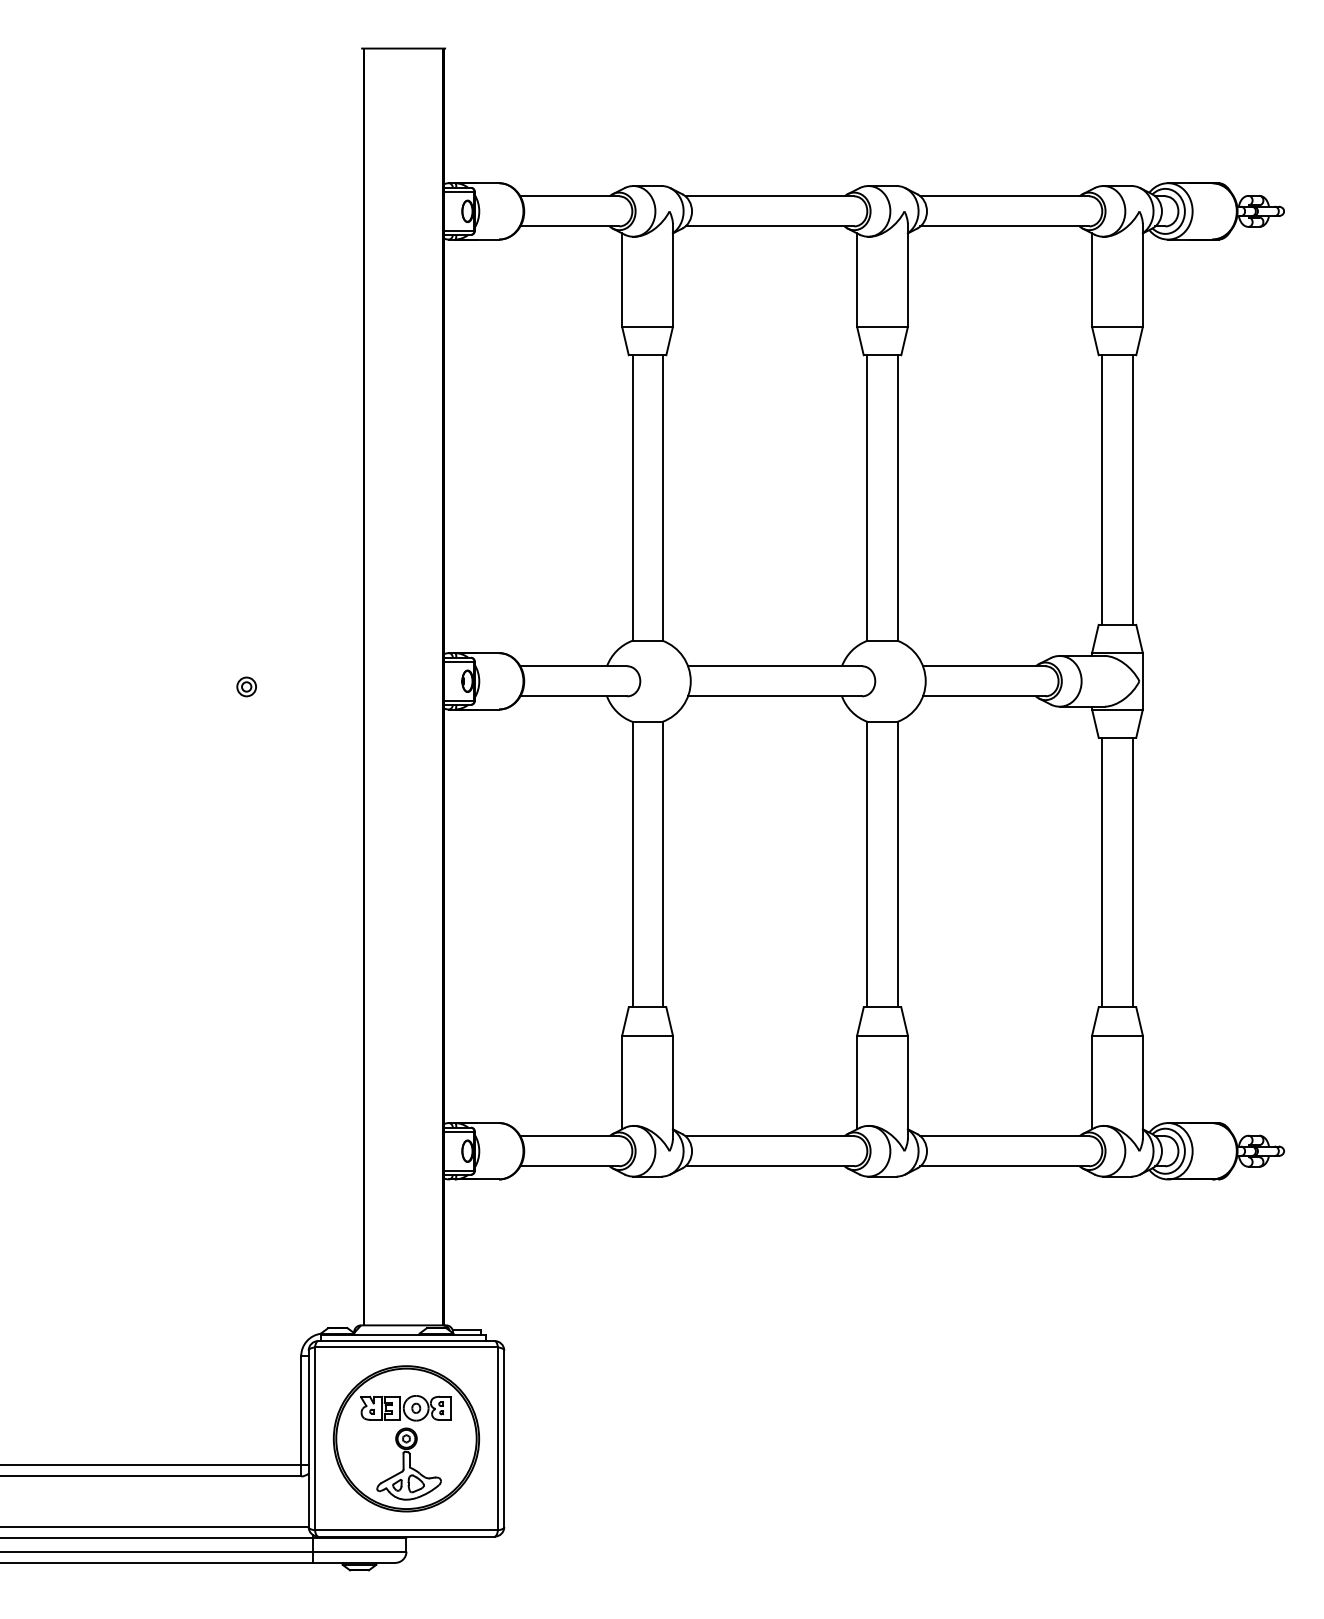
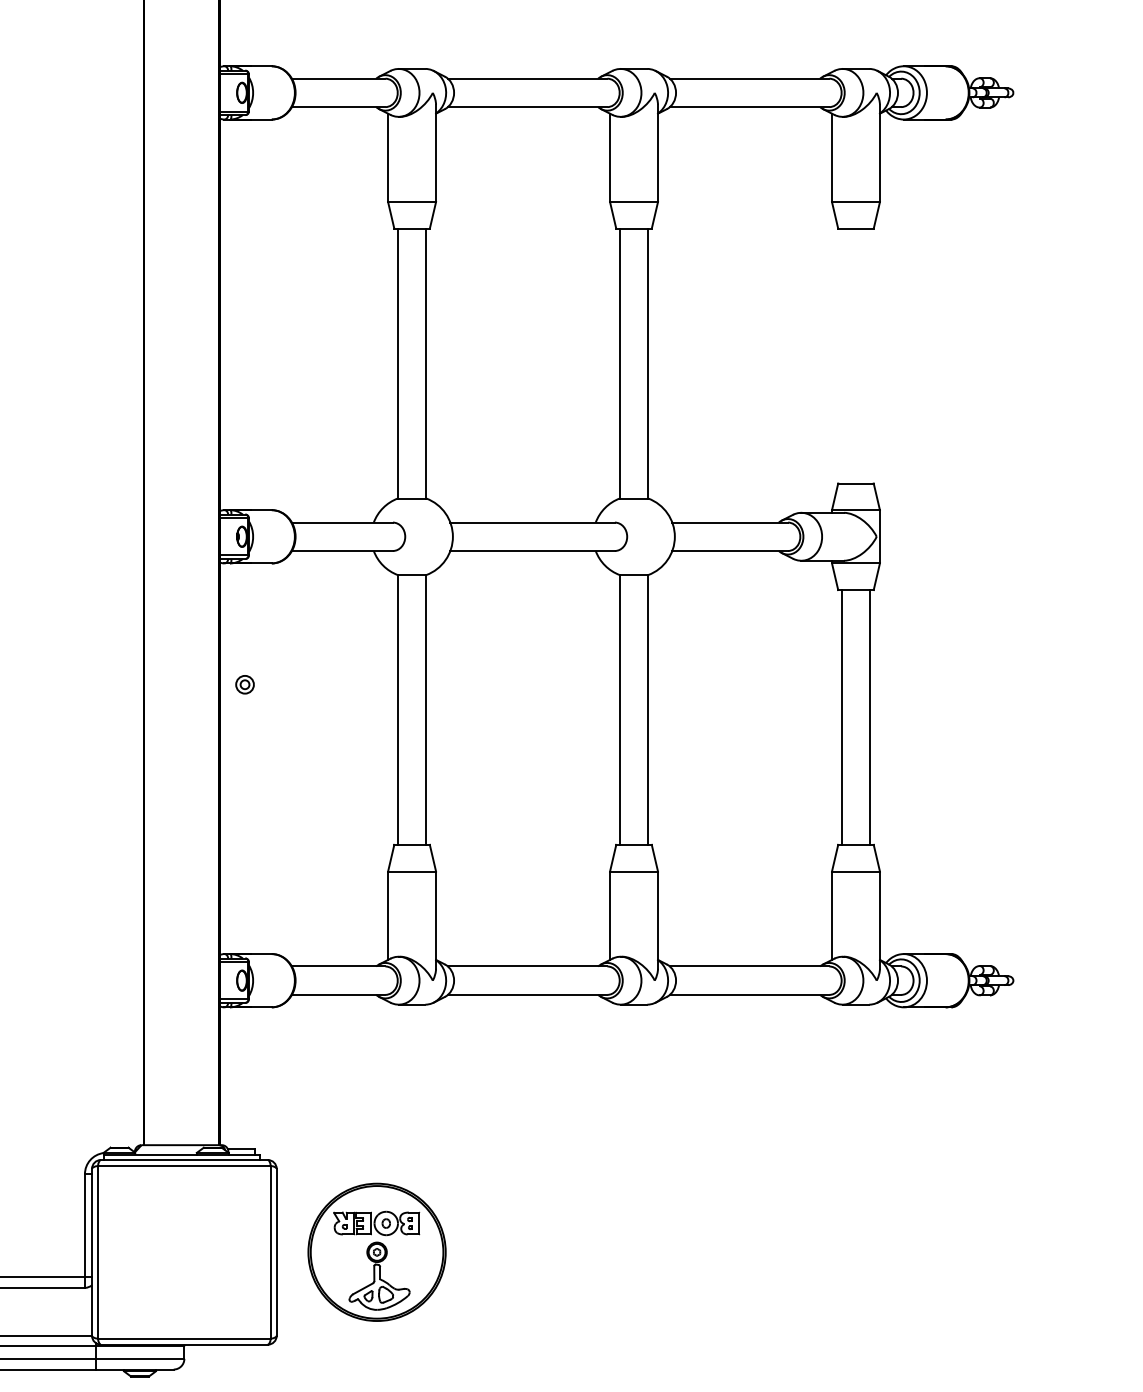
line: (1102, 489) -> (841, 355), removed
line: (1132, 489) -> (870, 355), removed
part: (246, 686) -> (244, 684), moved
part: (406, 1438) -> (377, 1252), moved

